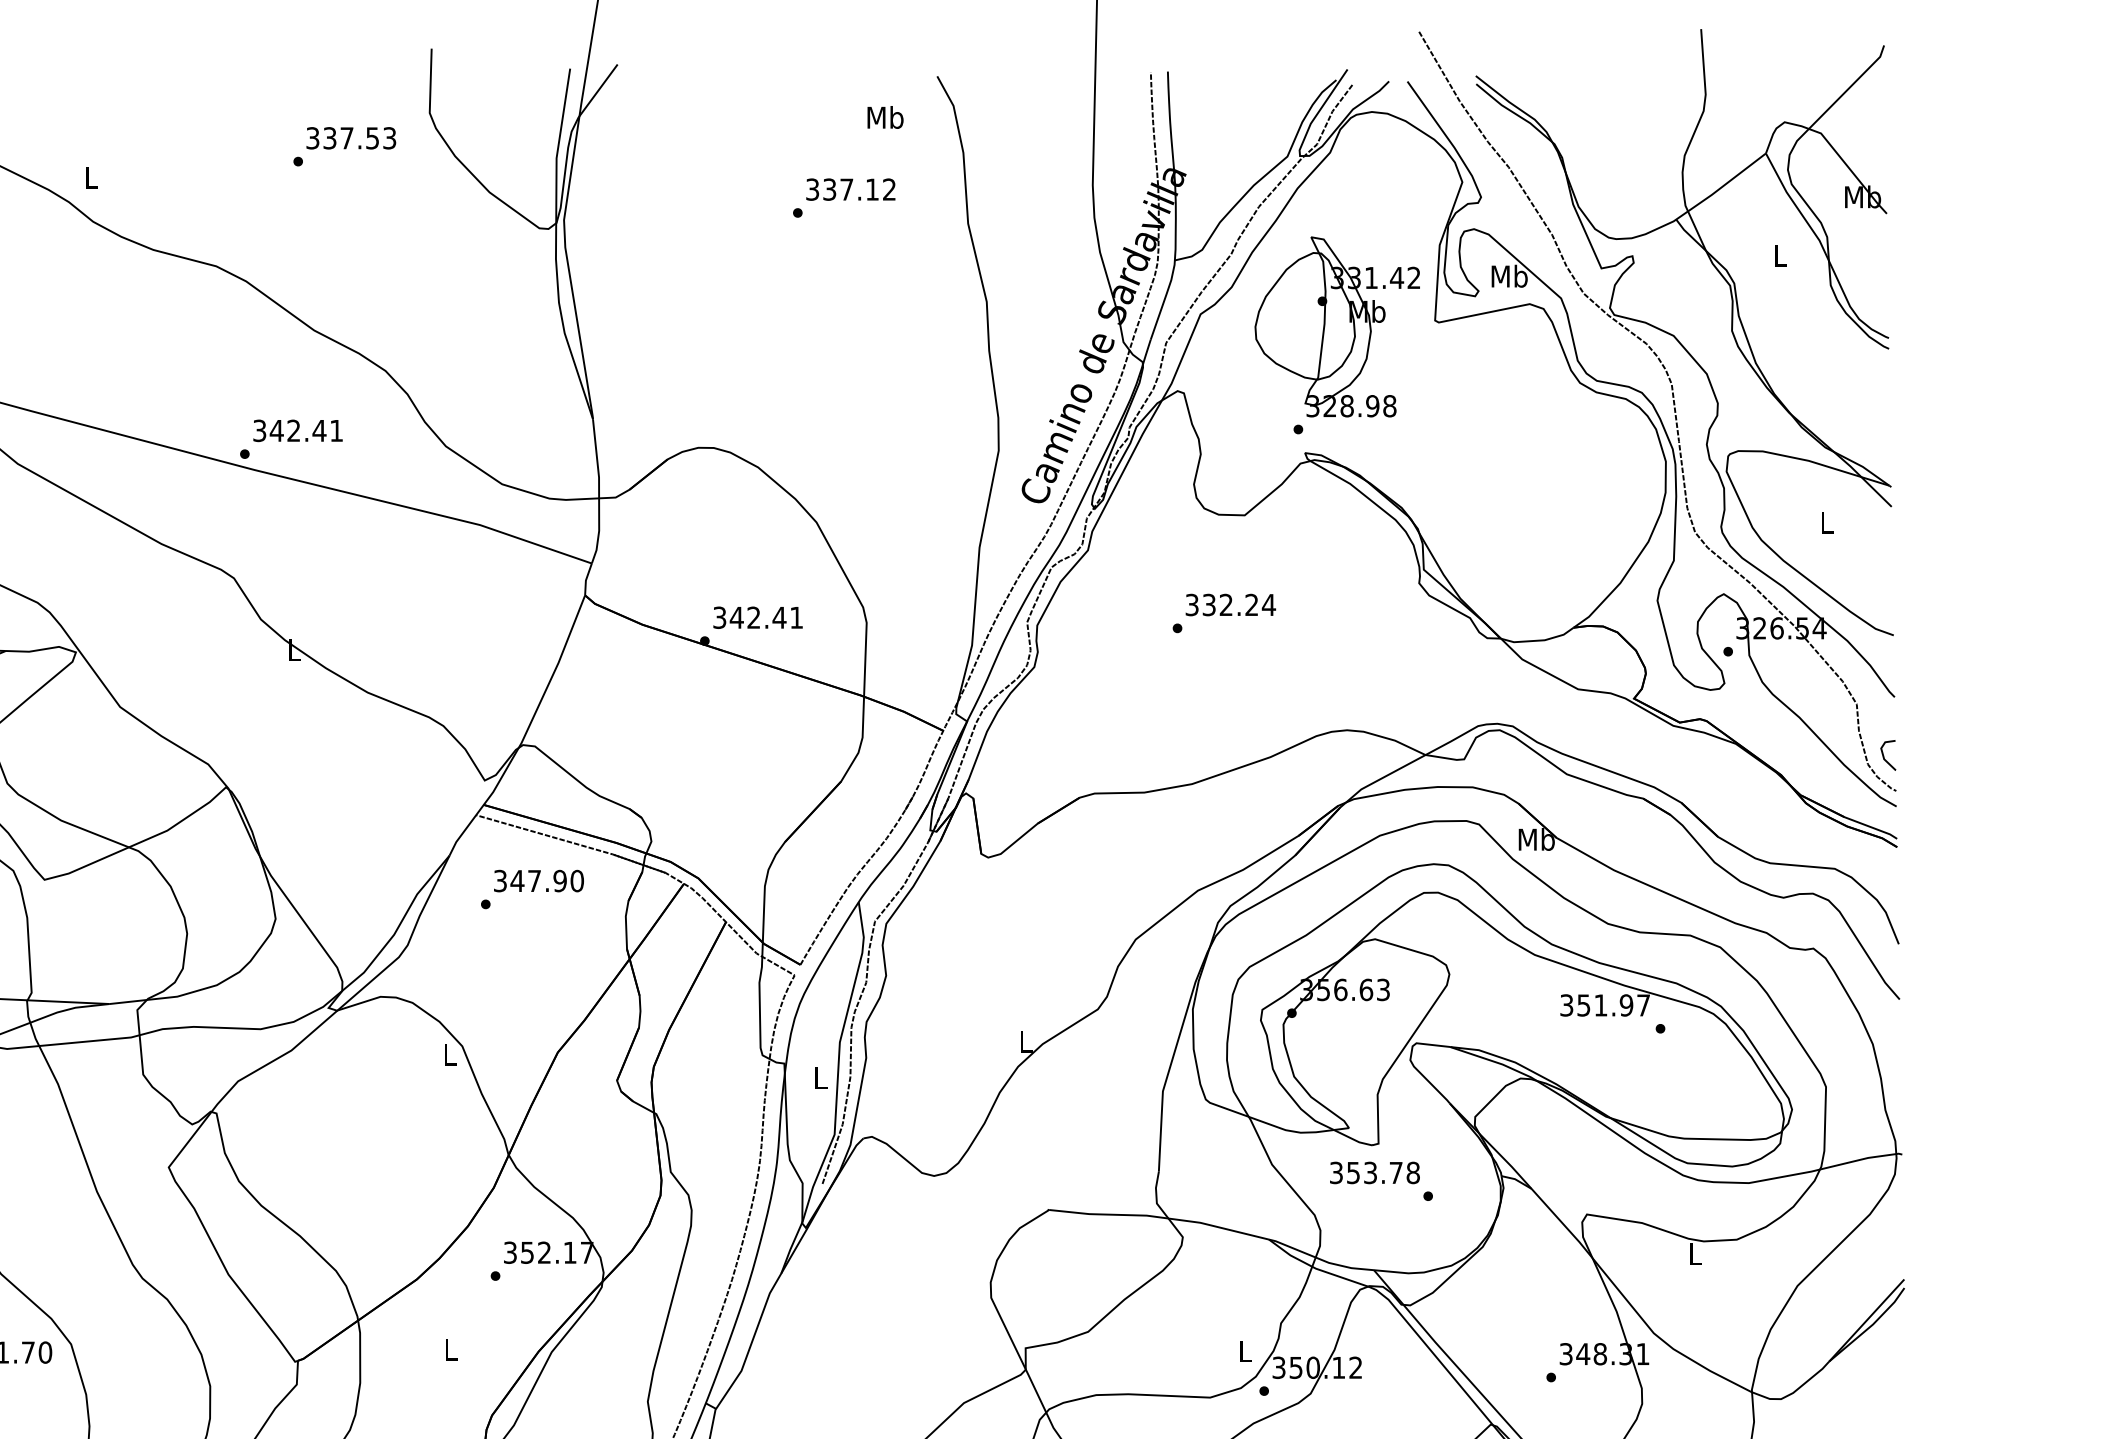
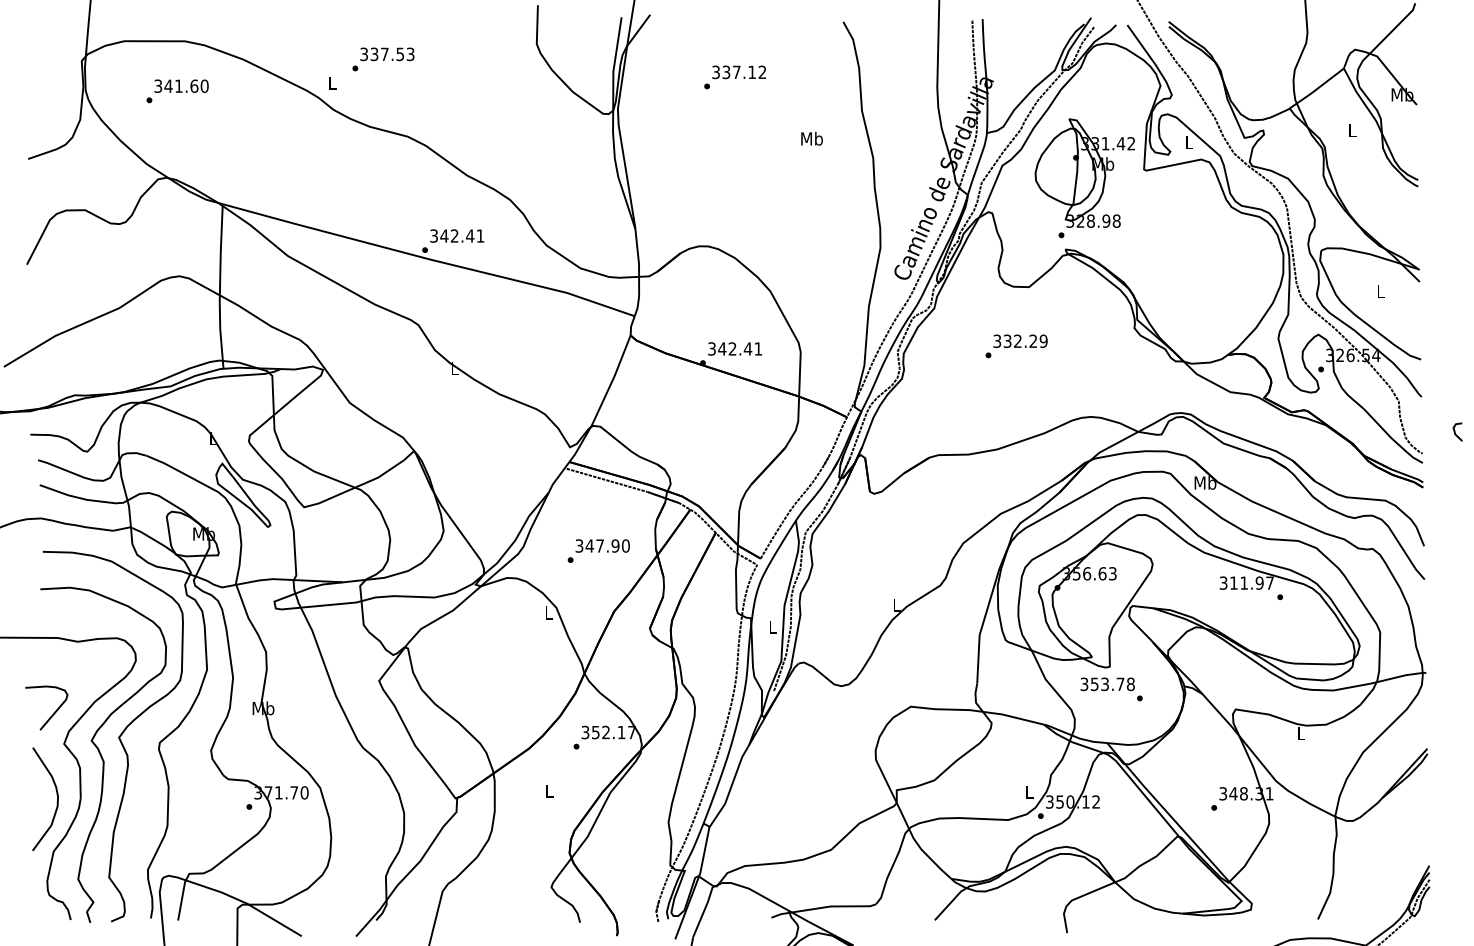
text: (884, 116) -> (811, 138), moved
text: (344, 146) -> (383, 59), moved
text: (843, 198) -> (734, 77), moved
text: (1508, 275) -> (1188, 142), Mb -> L
text: (1268, 605) -> (1043, 341), 332.24 -> 332.29
curve: (1884, 754) -> (1455, 431), moved
text: (531, 888) -> (598, 550), moved
text: (1583, 1004) -> (1233, 582), 351.97 -> 311.97

